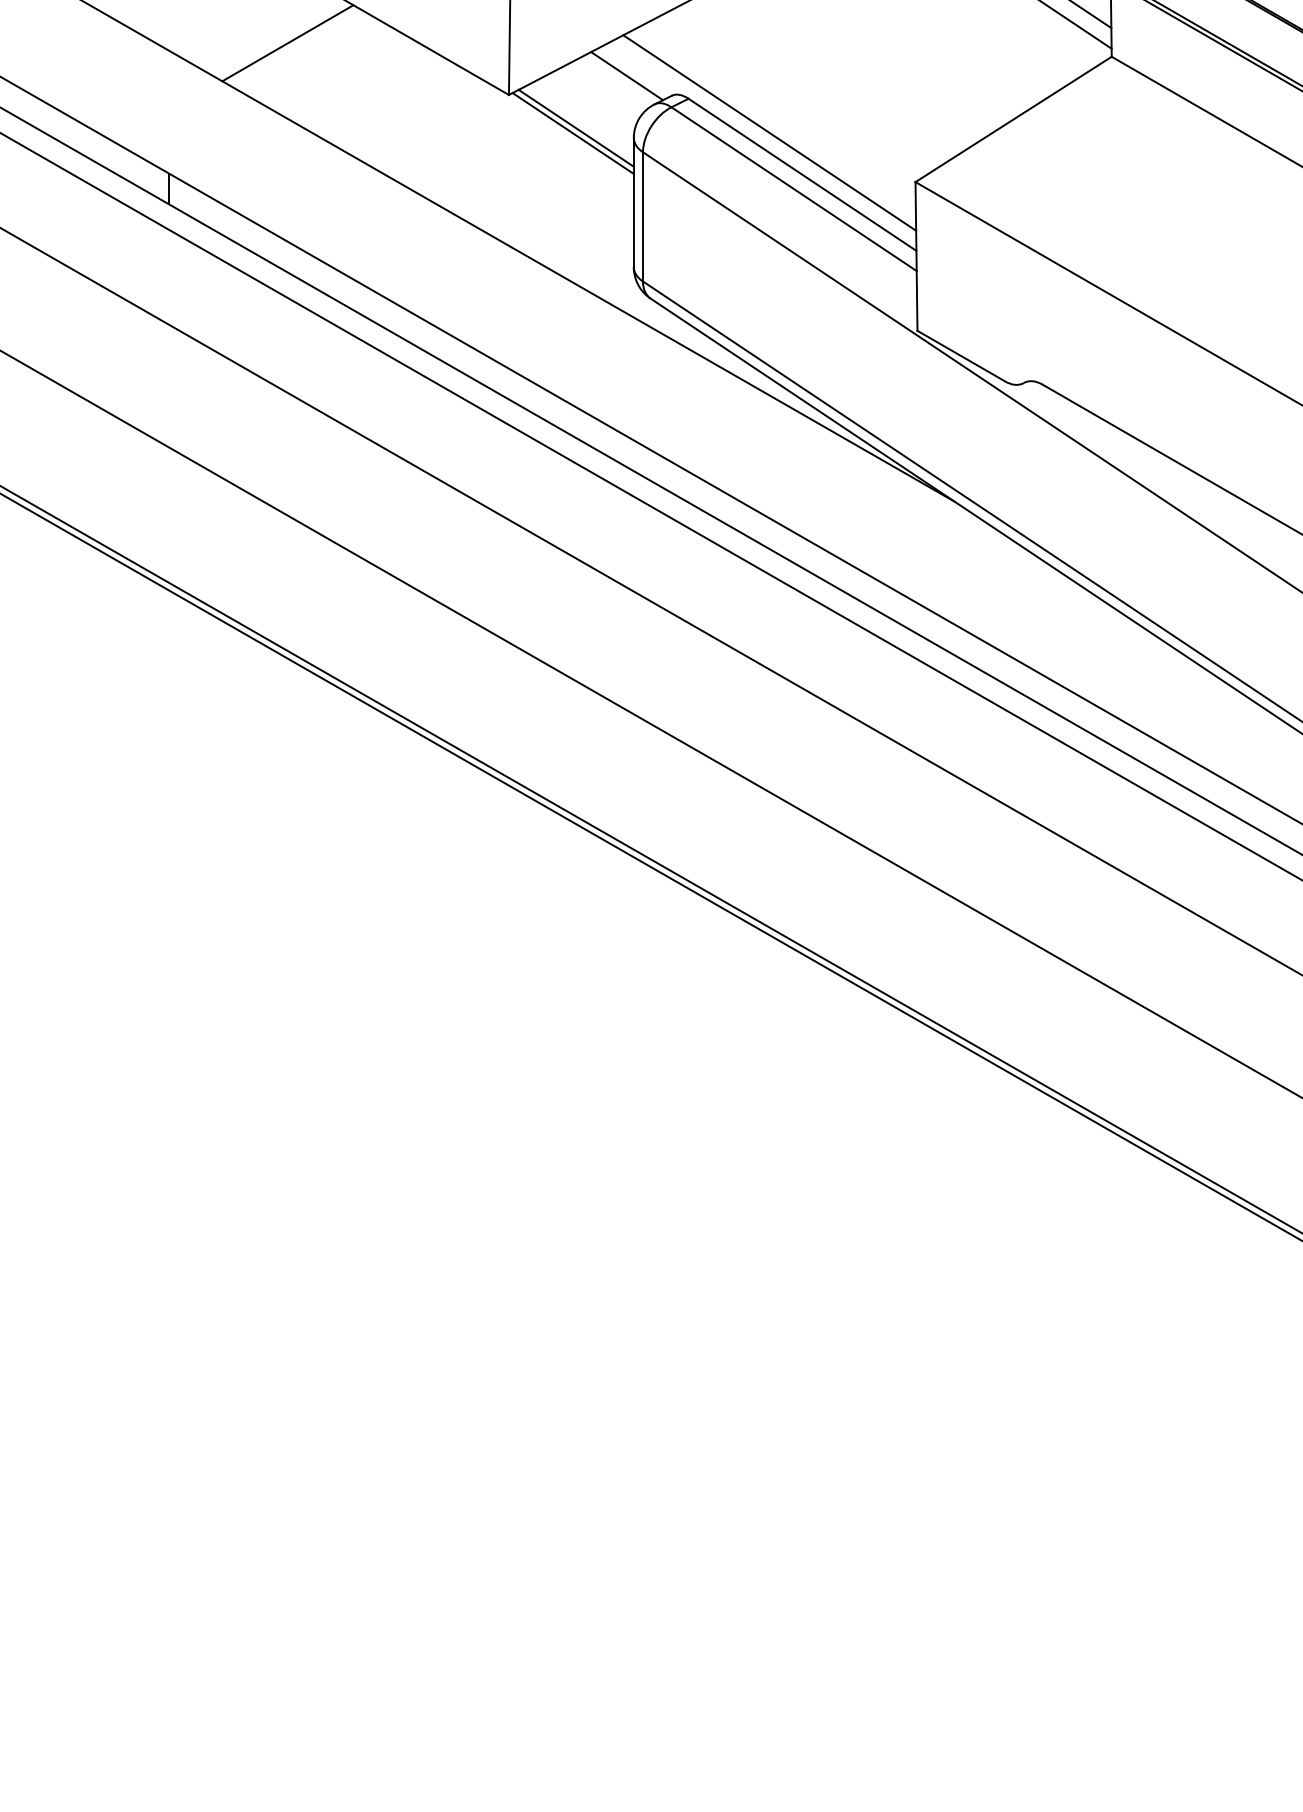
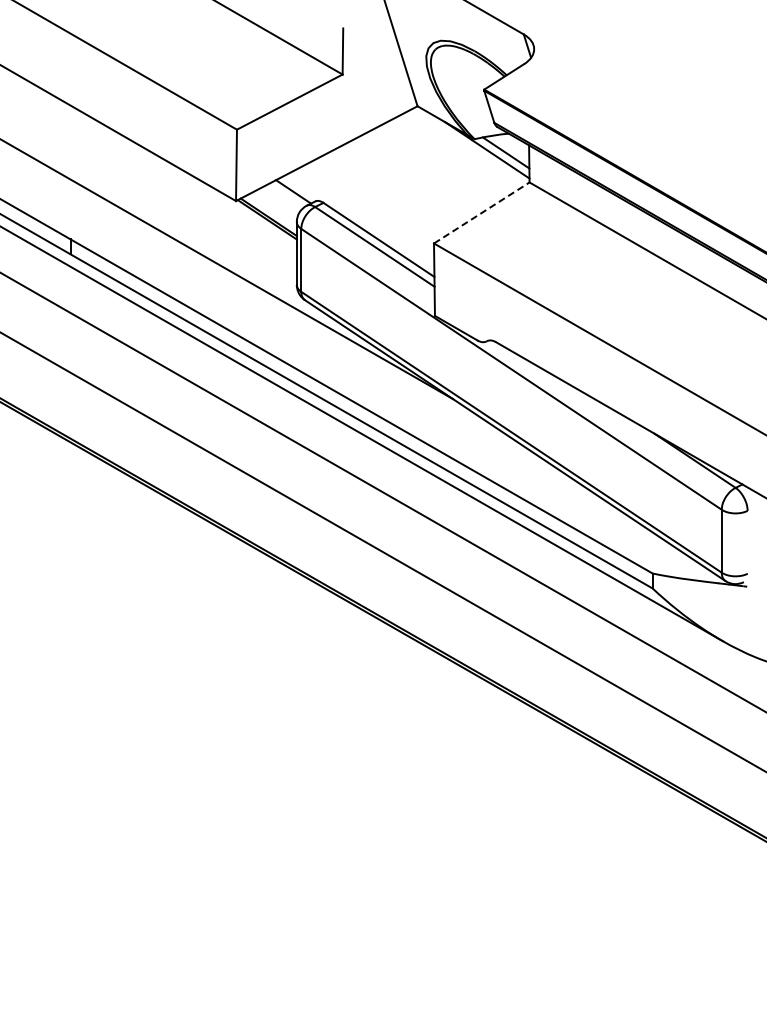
line: (288, 42) -> (128, 175), removed
line: (1013, 118) -> (481, 212), solid -> dashed
line: (768, 132) -> (362, 219), removed

